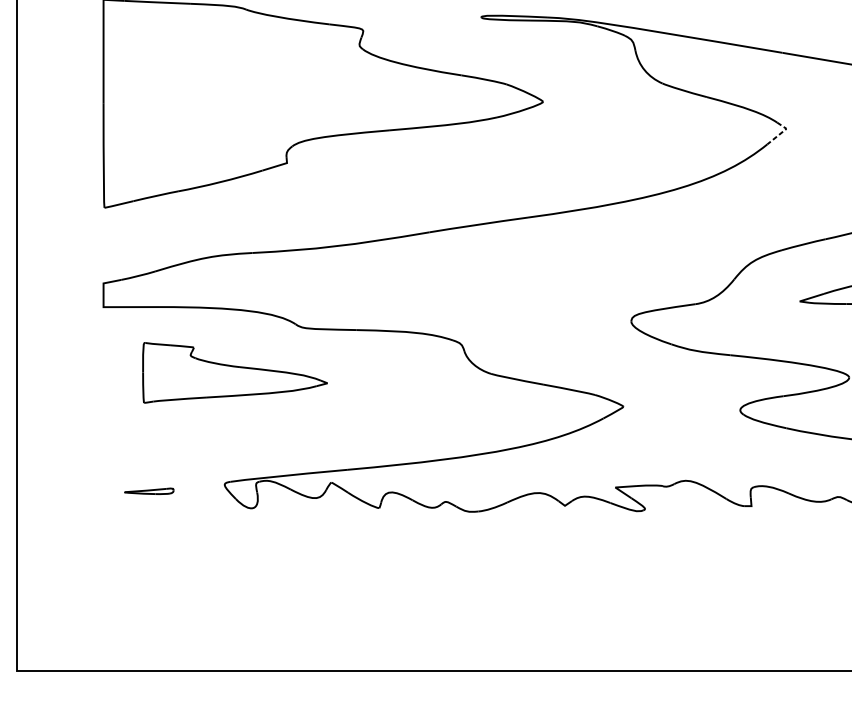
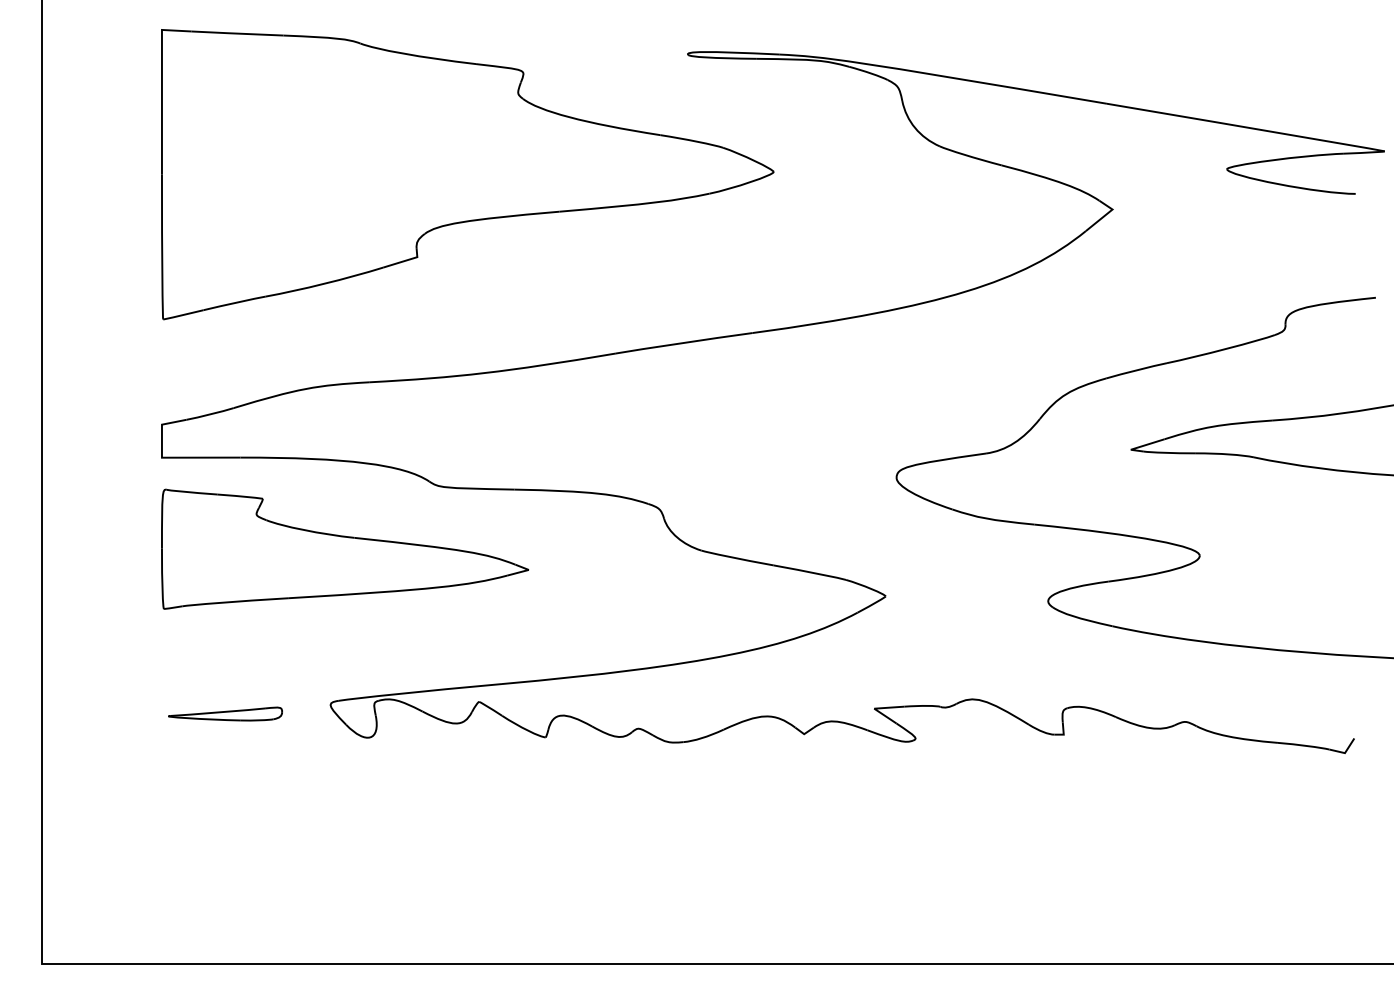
line: (781, 133) -> (1105, 215), dashed -> solid
part: (235, 372) -> (345, 548), size x1.43
part: (149, 490) -> (225, 713), size x1.67

